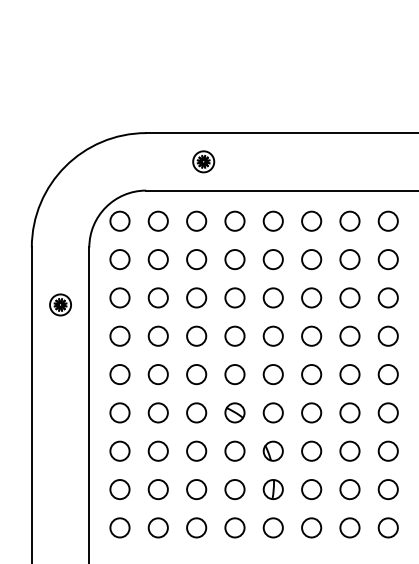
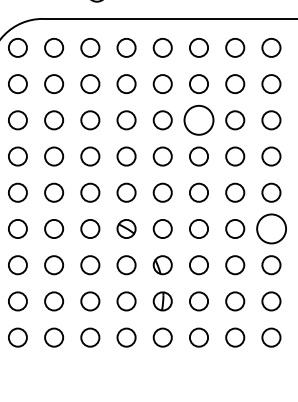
circle: (311, 297) -> (198, 119), size x1.6
circle: (387, 412) -> (270, 228), size x1.6

